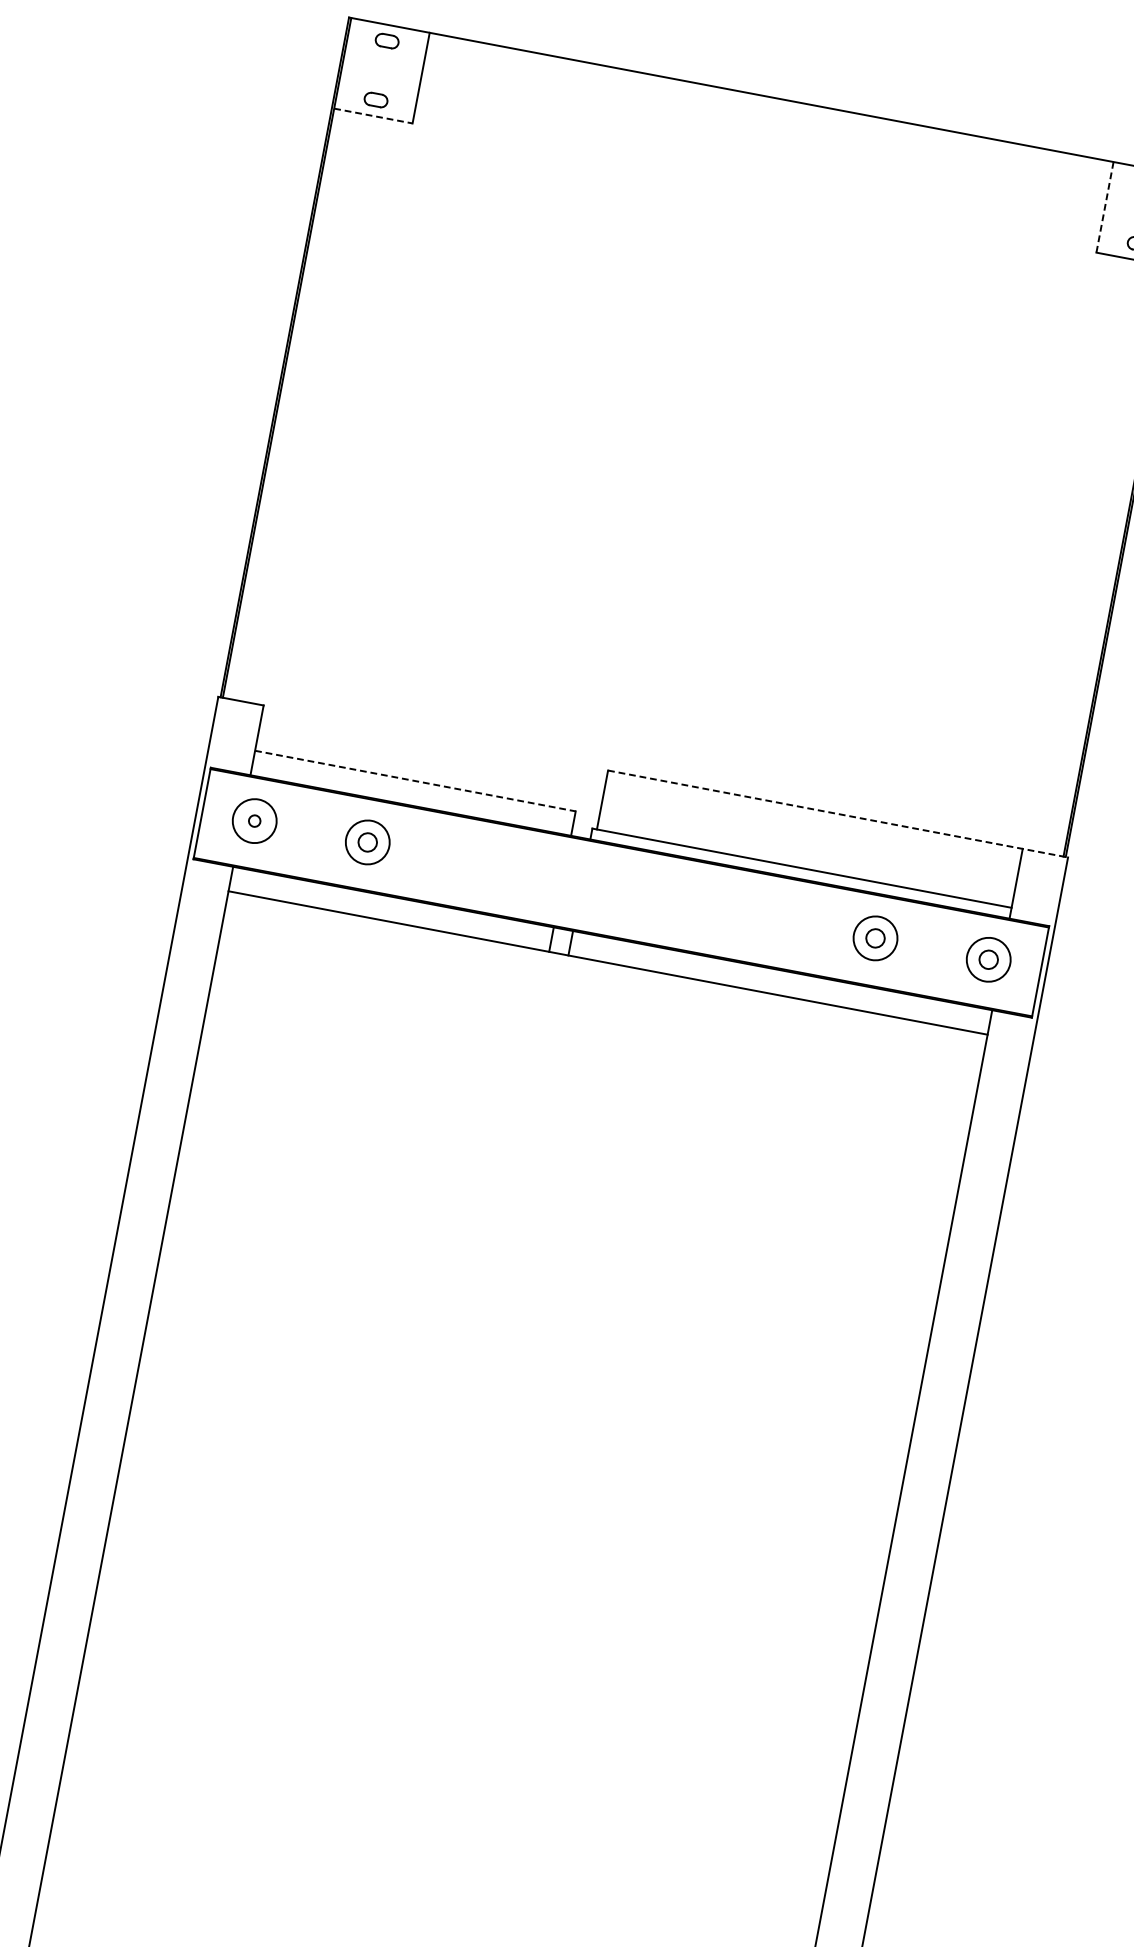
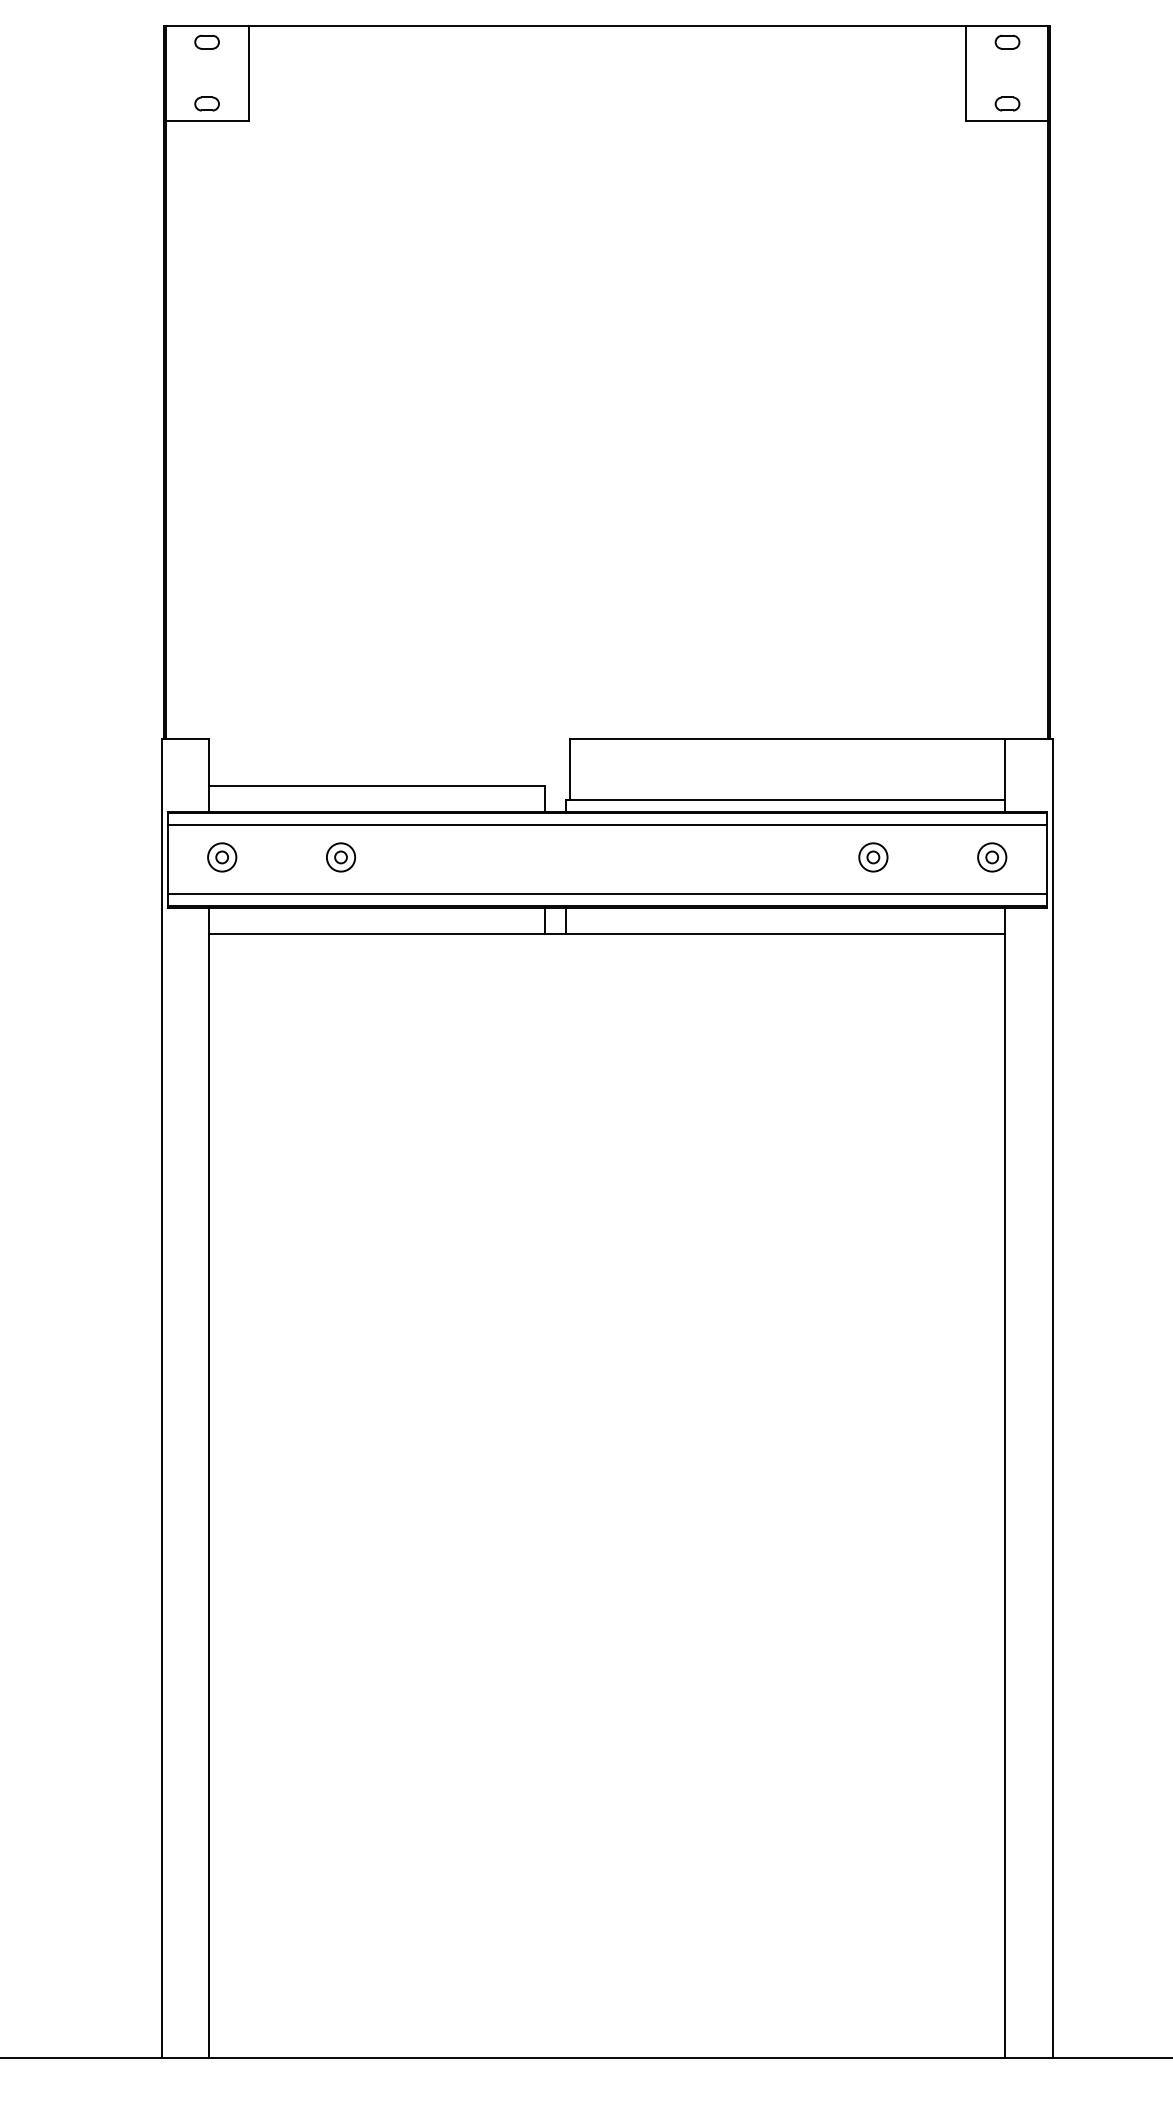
line: (373, 115) -> (207, 120), dashed -> solid
line: (1104, 207) -> (965, 73), dashed -> solid
line: (415, 781) -> (377, 786), dashed -> solid
line: (838, 814) -> (812, 738), dashed -> solid
circle: (254, 821) -> (222, 857), size x0.62
part: (368, 842) -> (341, 857), size x0.62
line: (626, 859) -> (606, 825), added
line: (614, 925) -> (606, 894), added
part: (875, 938) -> (873, 857), size x0.62
part: (989, 959) -> (992, 857), size x0.62

